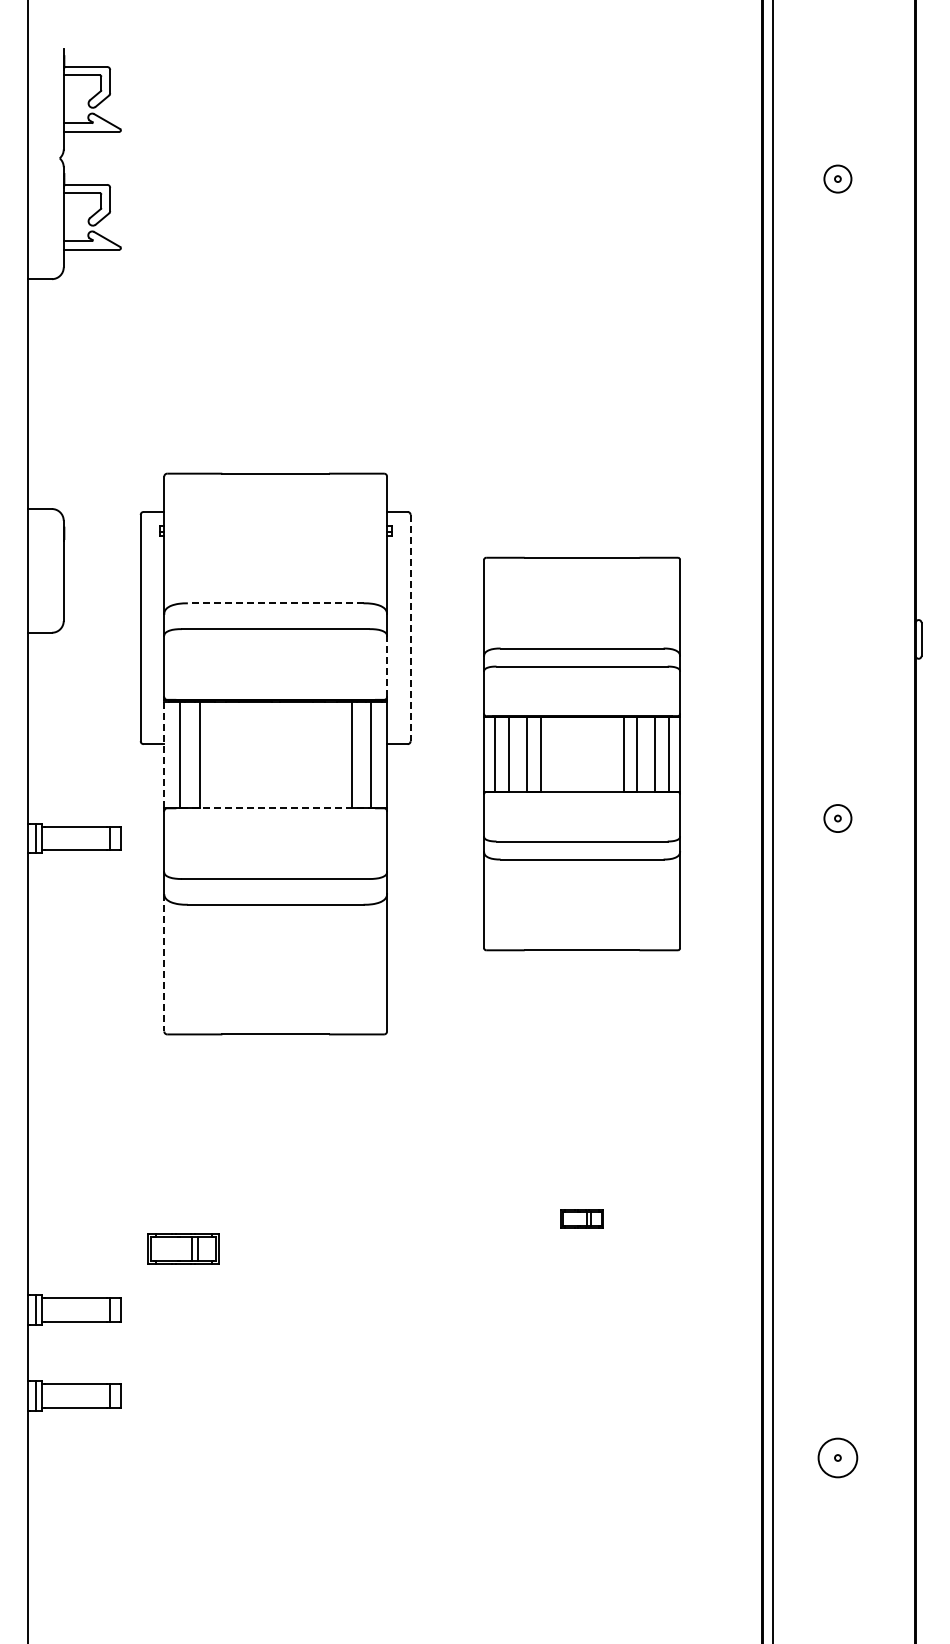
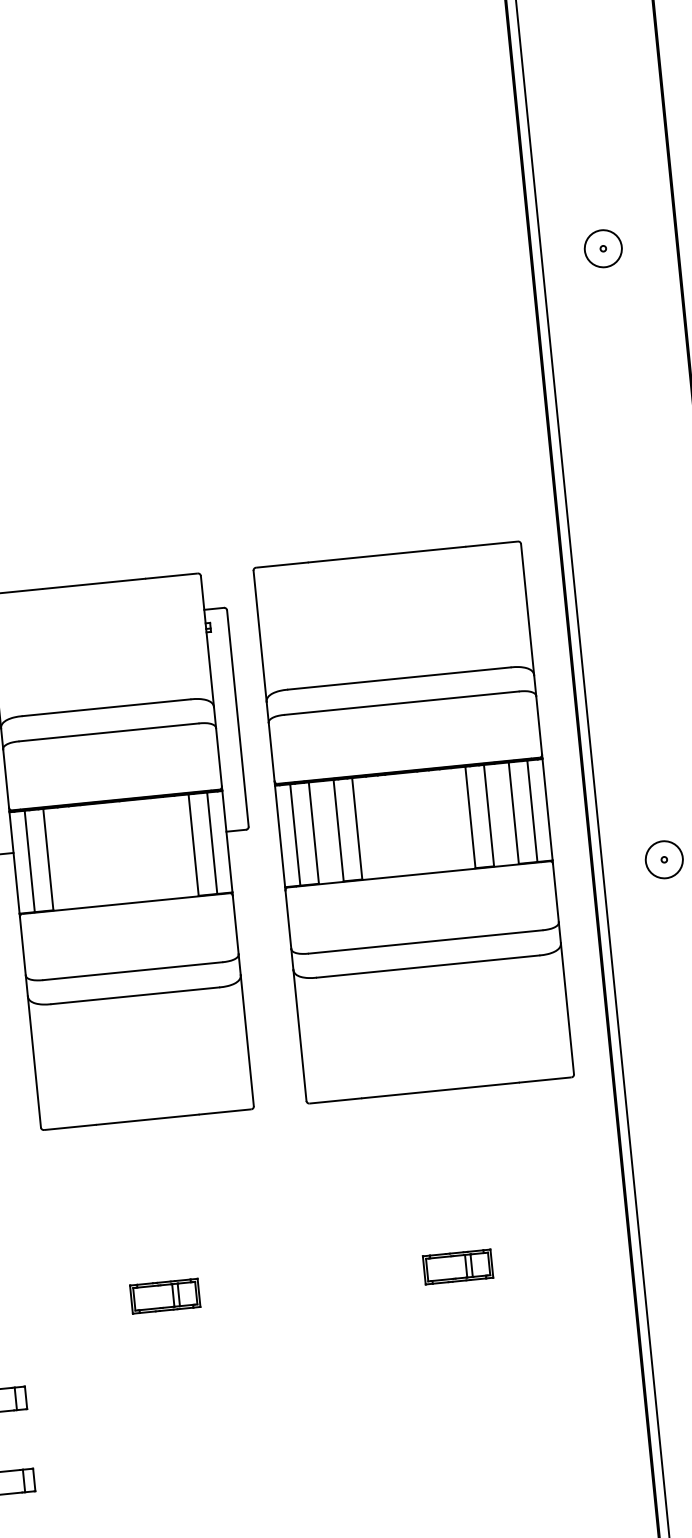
circle: (837, 178) -> (602, 248), size x1.43
line: (275, 603) -> (106, 707), dashed -> solid
line: (410, 628) -> (237, 718), dashed -> solid
line: (387, 666) -> (219, 757), dashed -> solid
part: (581, 753) -> (413, 822), size x1.43
line: (164, 754) -> (14, 862), dashed -> solid
line: (275, 808) -> (125, 903), dashed -> solid
circle: (837, 818) -> (663, 859), size x1.43
line: (164, 962) -> (34, 1061), dashed -> solid
part: (581, 1218) -> (457, 1266), size x1.67
part: (183, 1248) -> (165, 1295), moved

